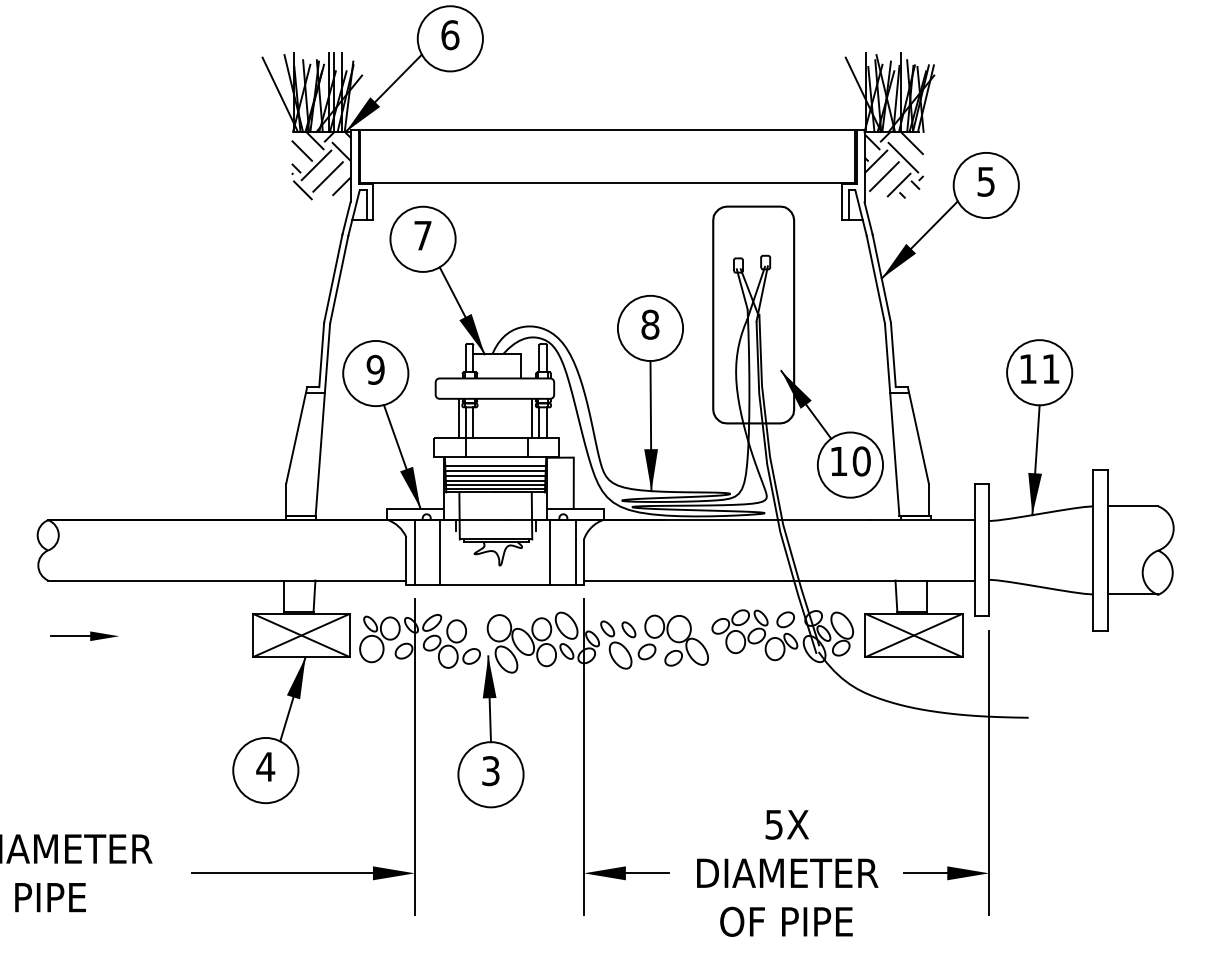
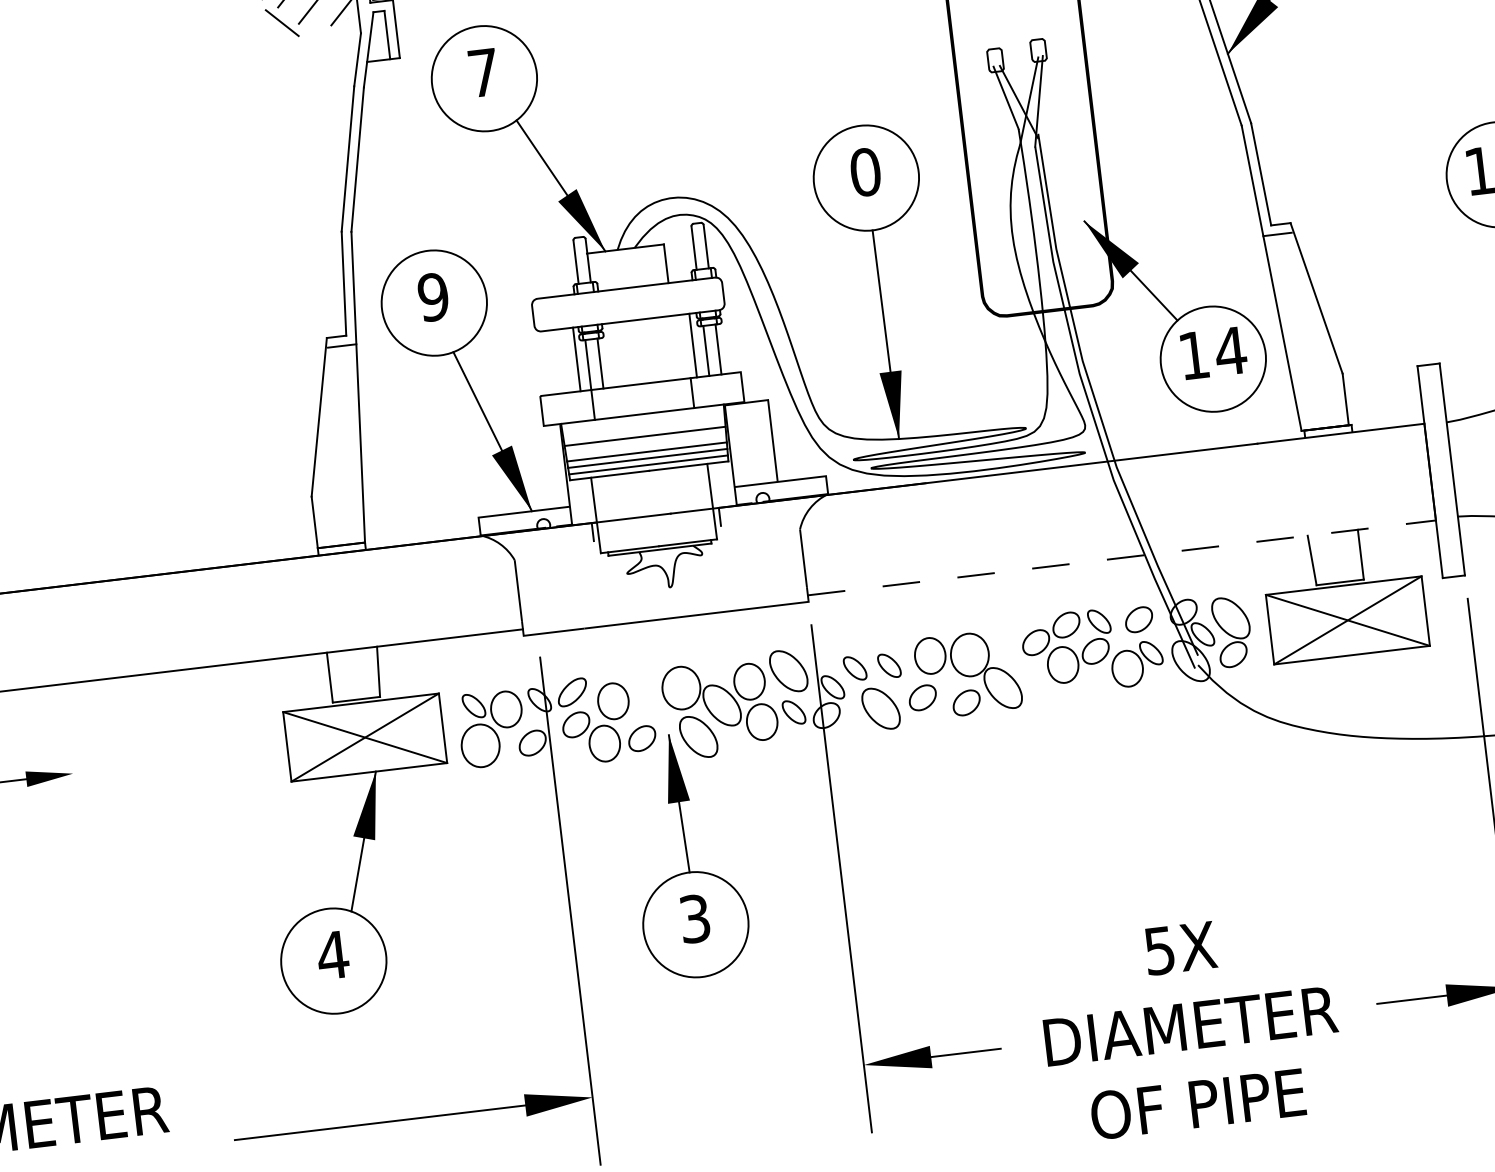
text: (650, 324) -> (865, 171), 8 -> 0
text: (861, 461) -> (1230, 351), 10 -> 14
line: (495, 466) -> (644, 429), removed
line: (495, 476) -> (646, 445), removed
line: (414, 552) -> (530, 582), removed
line: (440, 552) -> (572, 577), removed
line: (550, 552) -> (748, 556), removed
line: (575, 552) -> (788, 551), removed
line: (779, 580) -> (1121, 557), solid -> dashed

